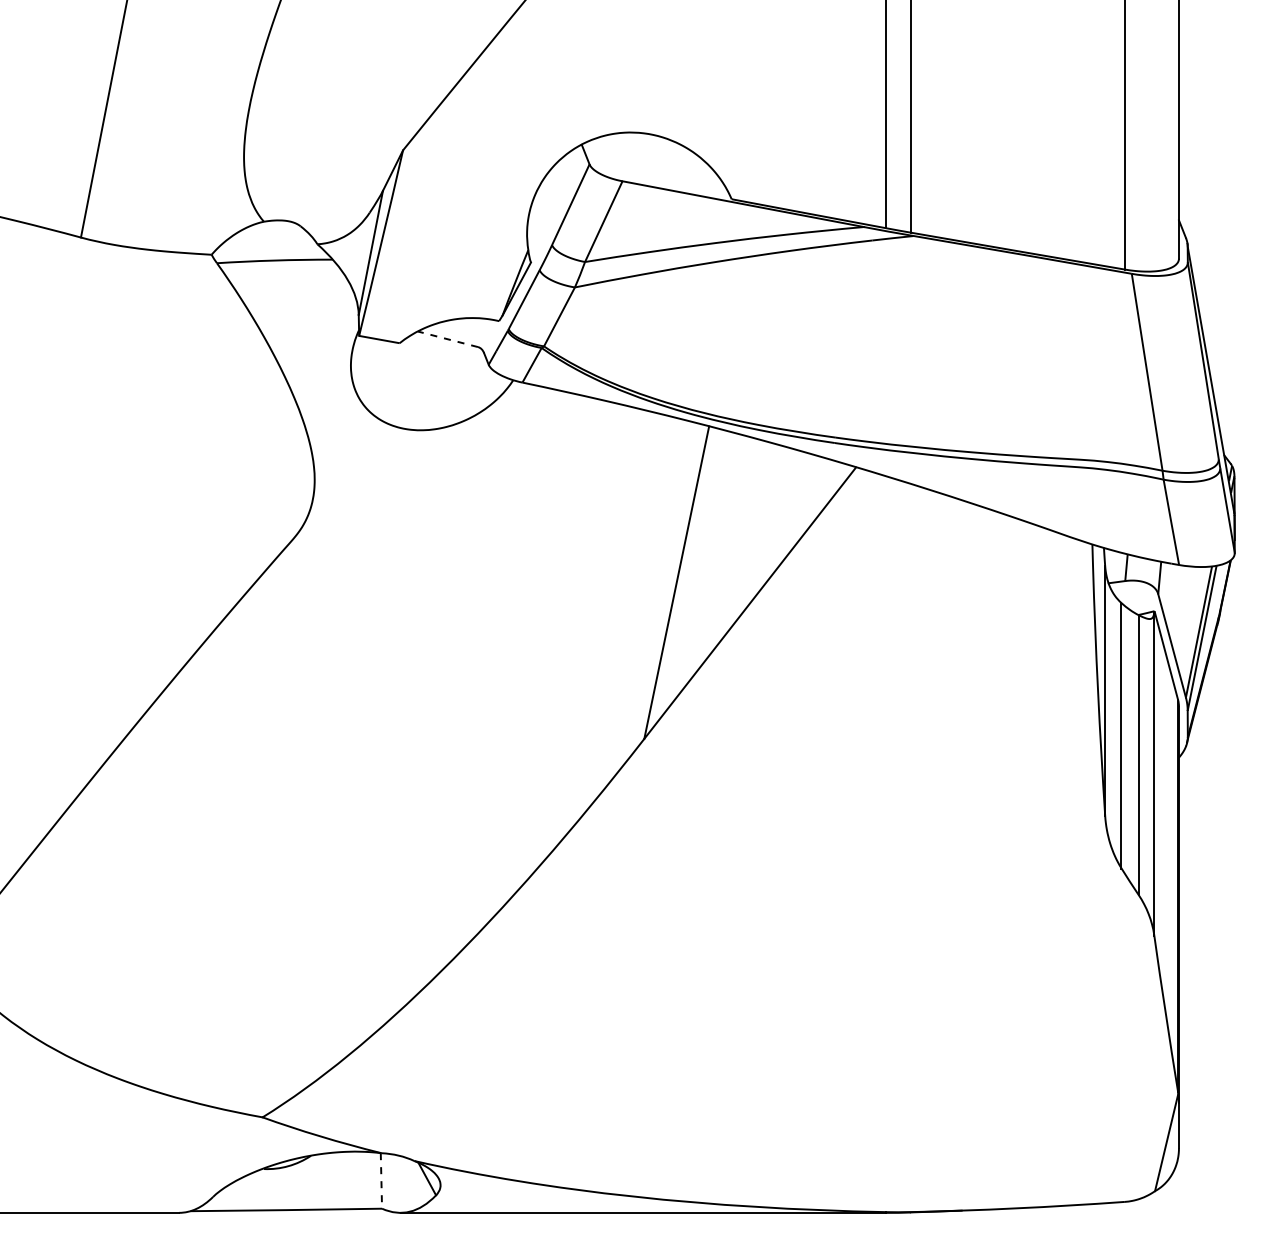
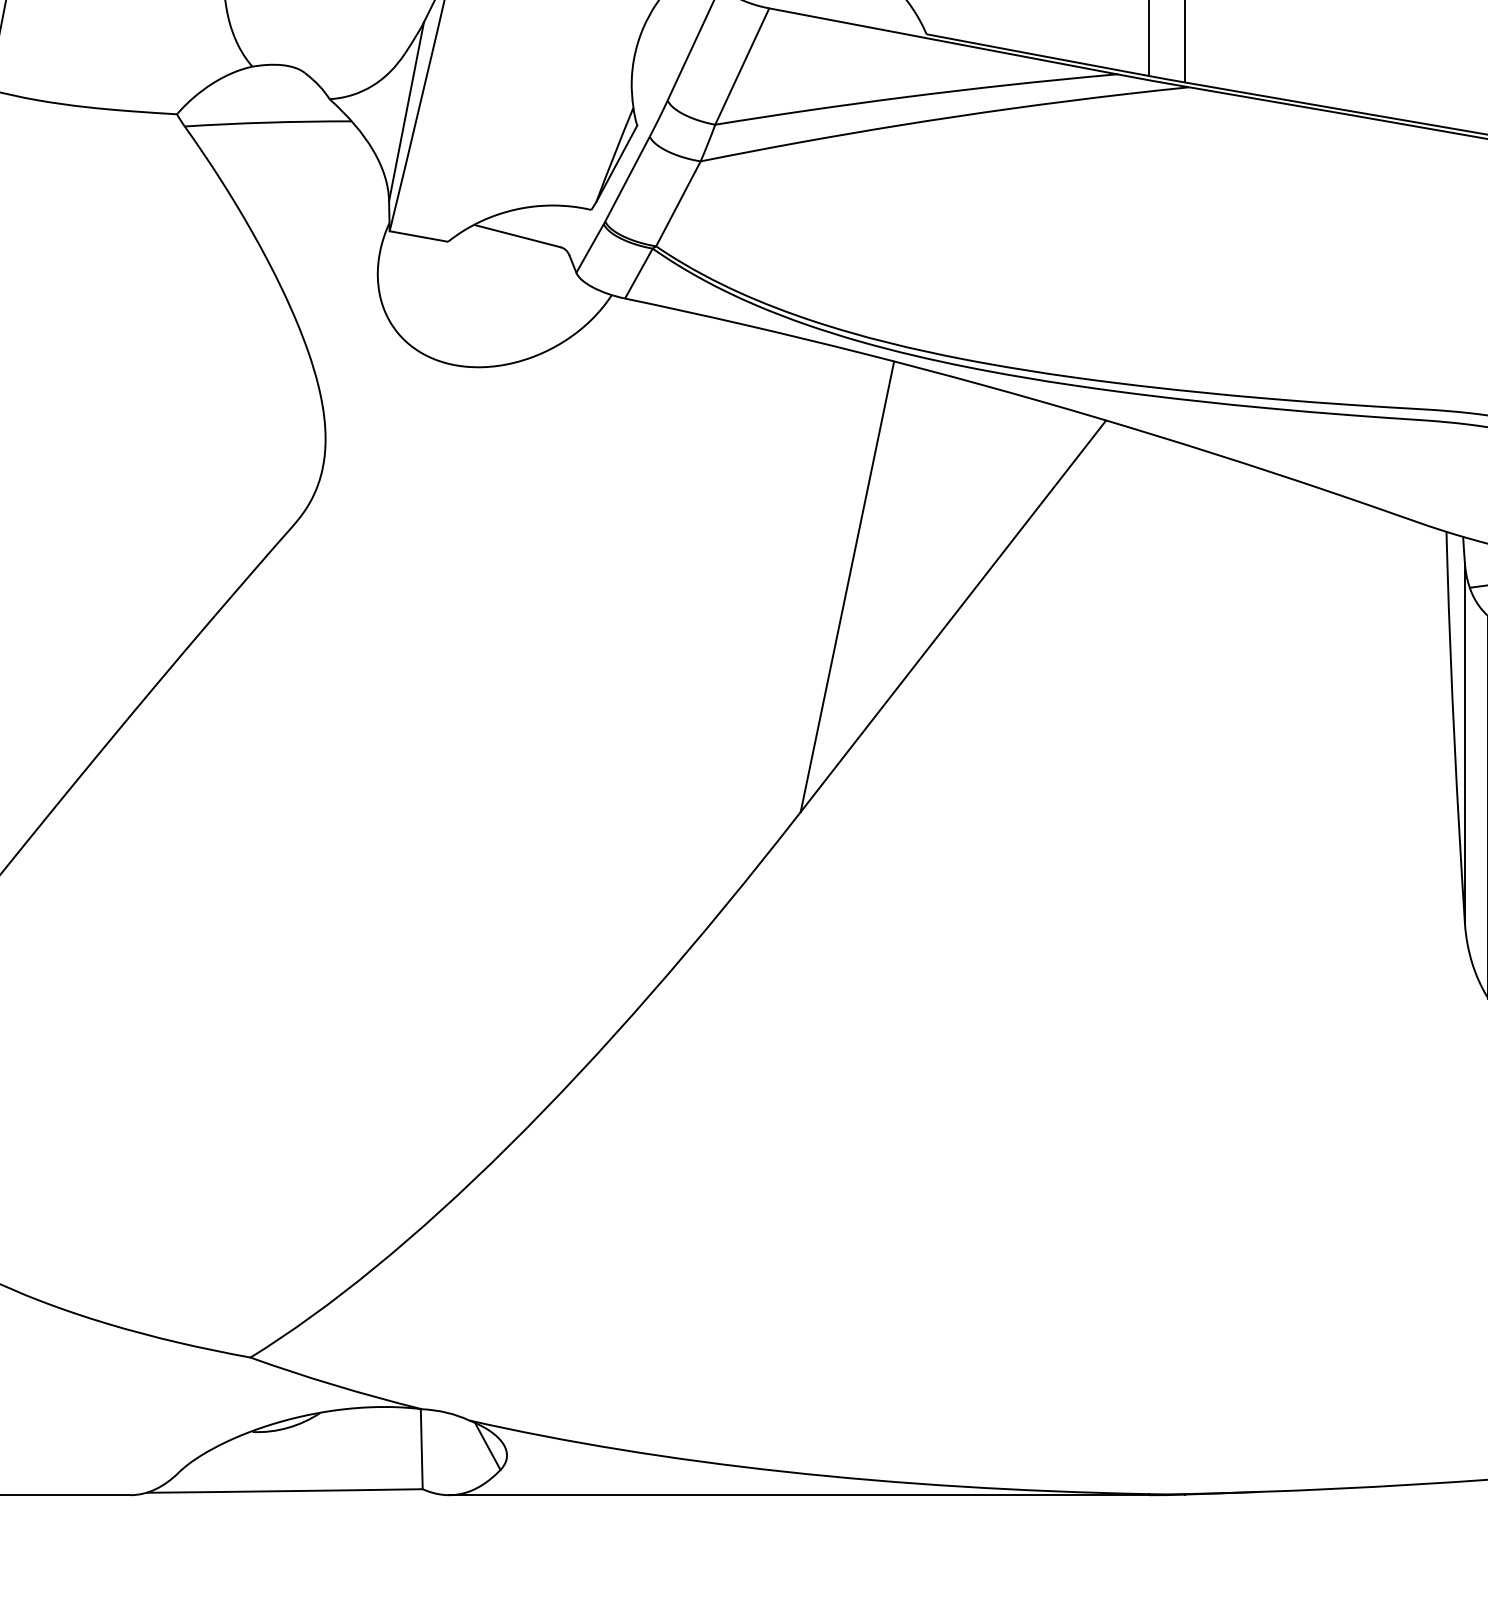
line: (447, 339) -> (516, 236), dashed -> solid
line: (381, 1180) -> (421, 1448), dashed -> solid

